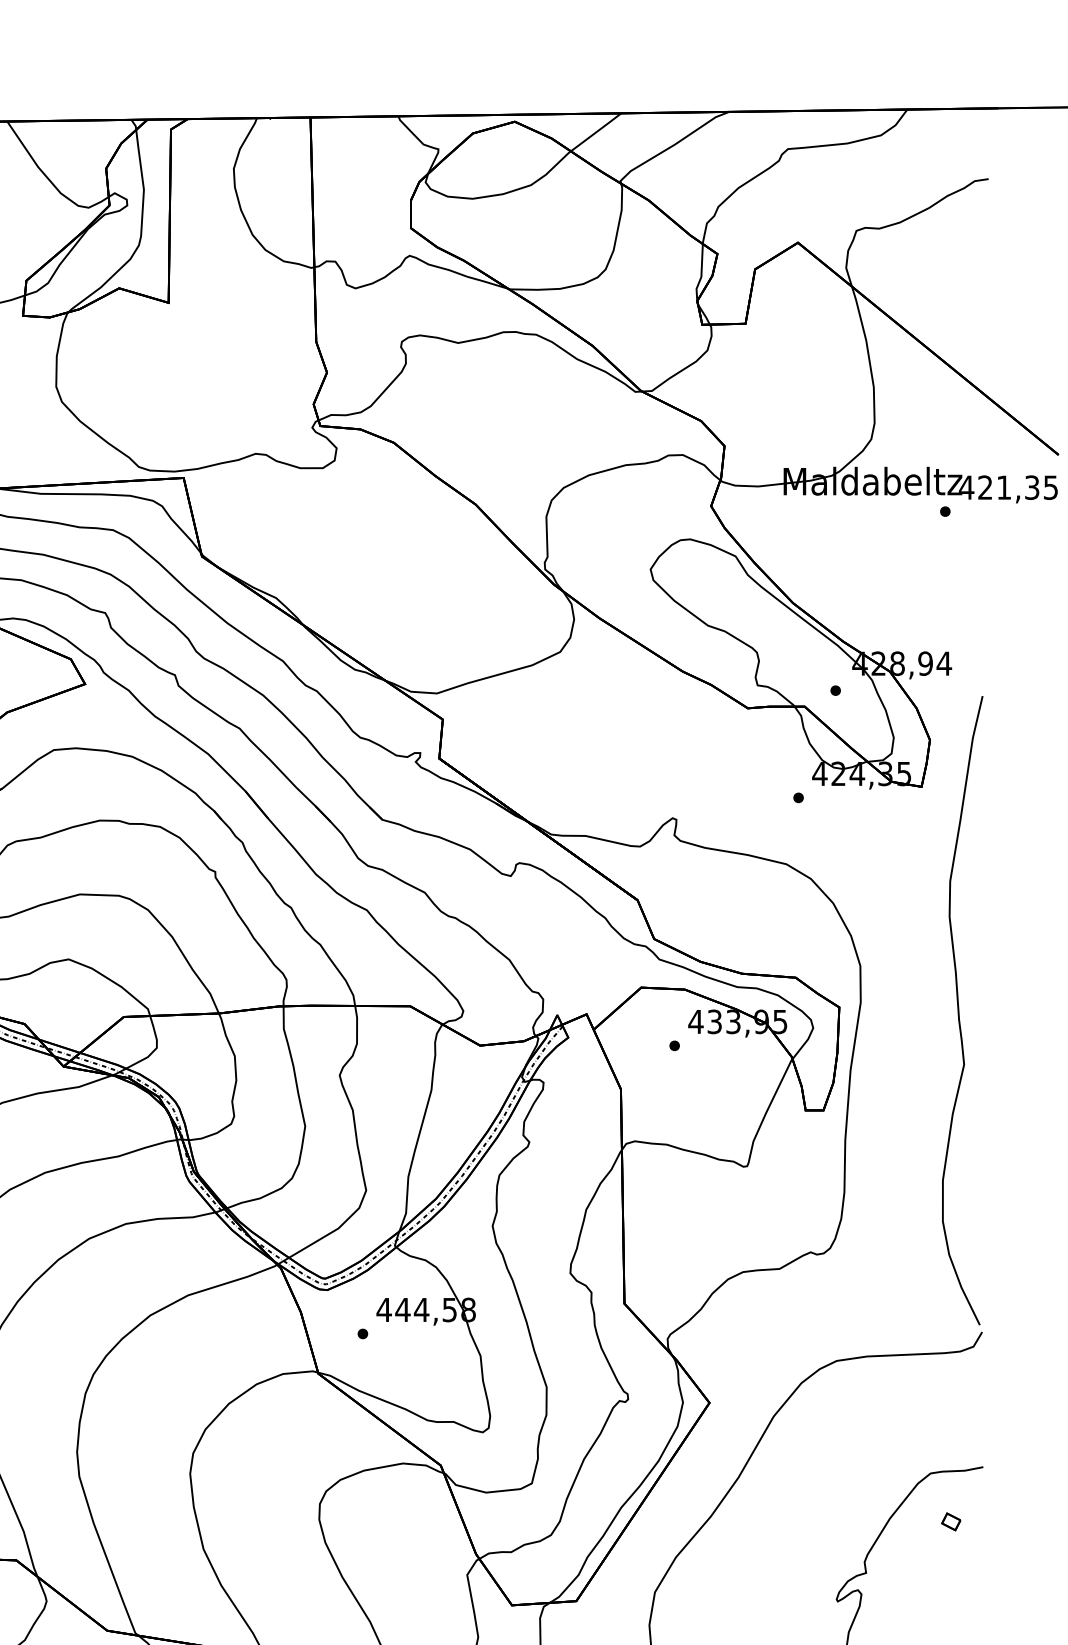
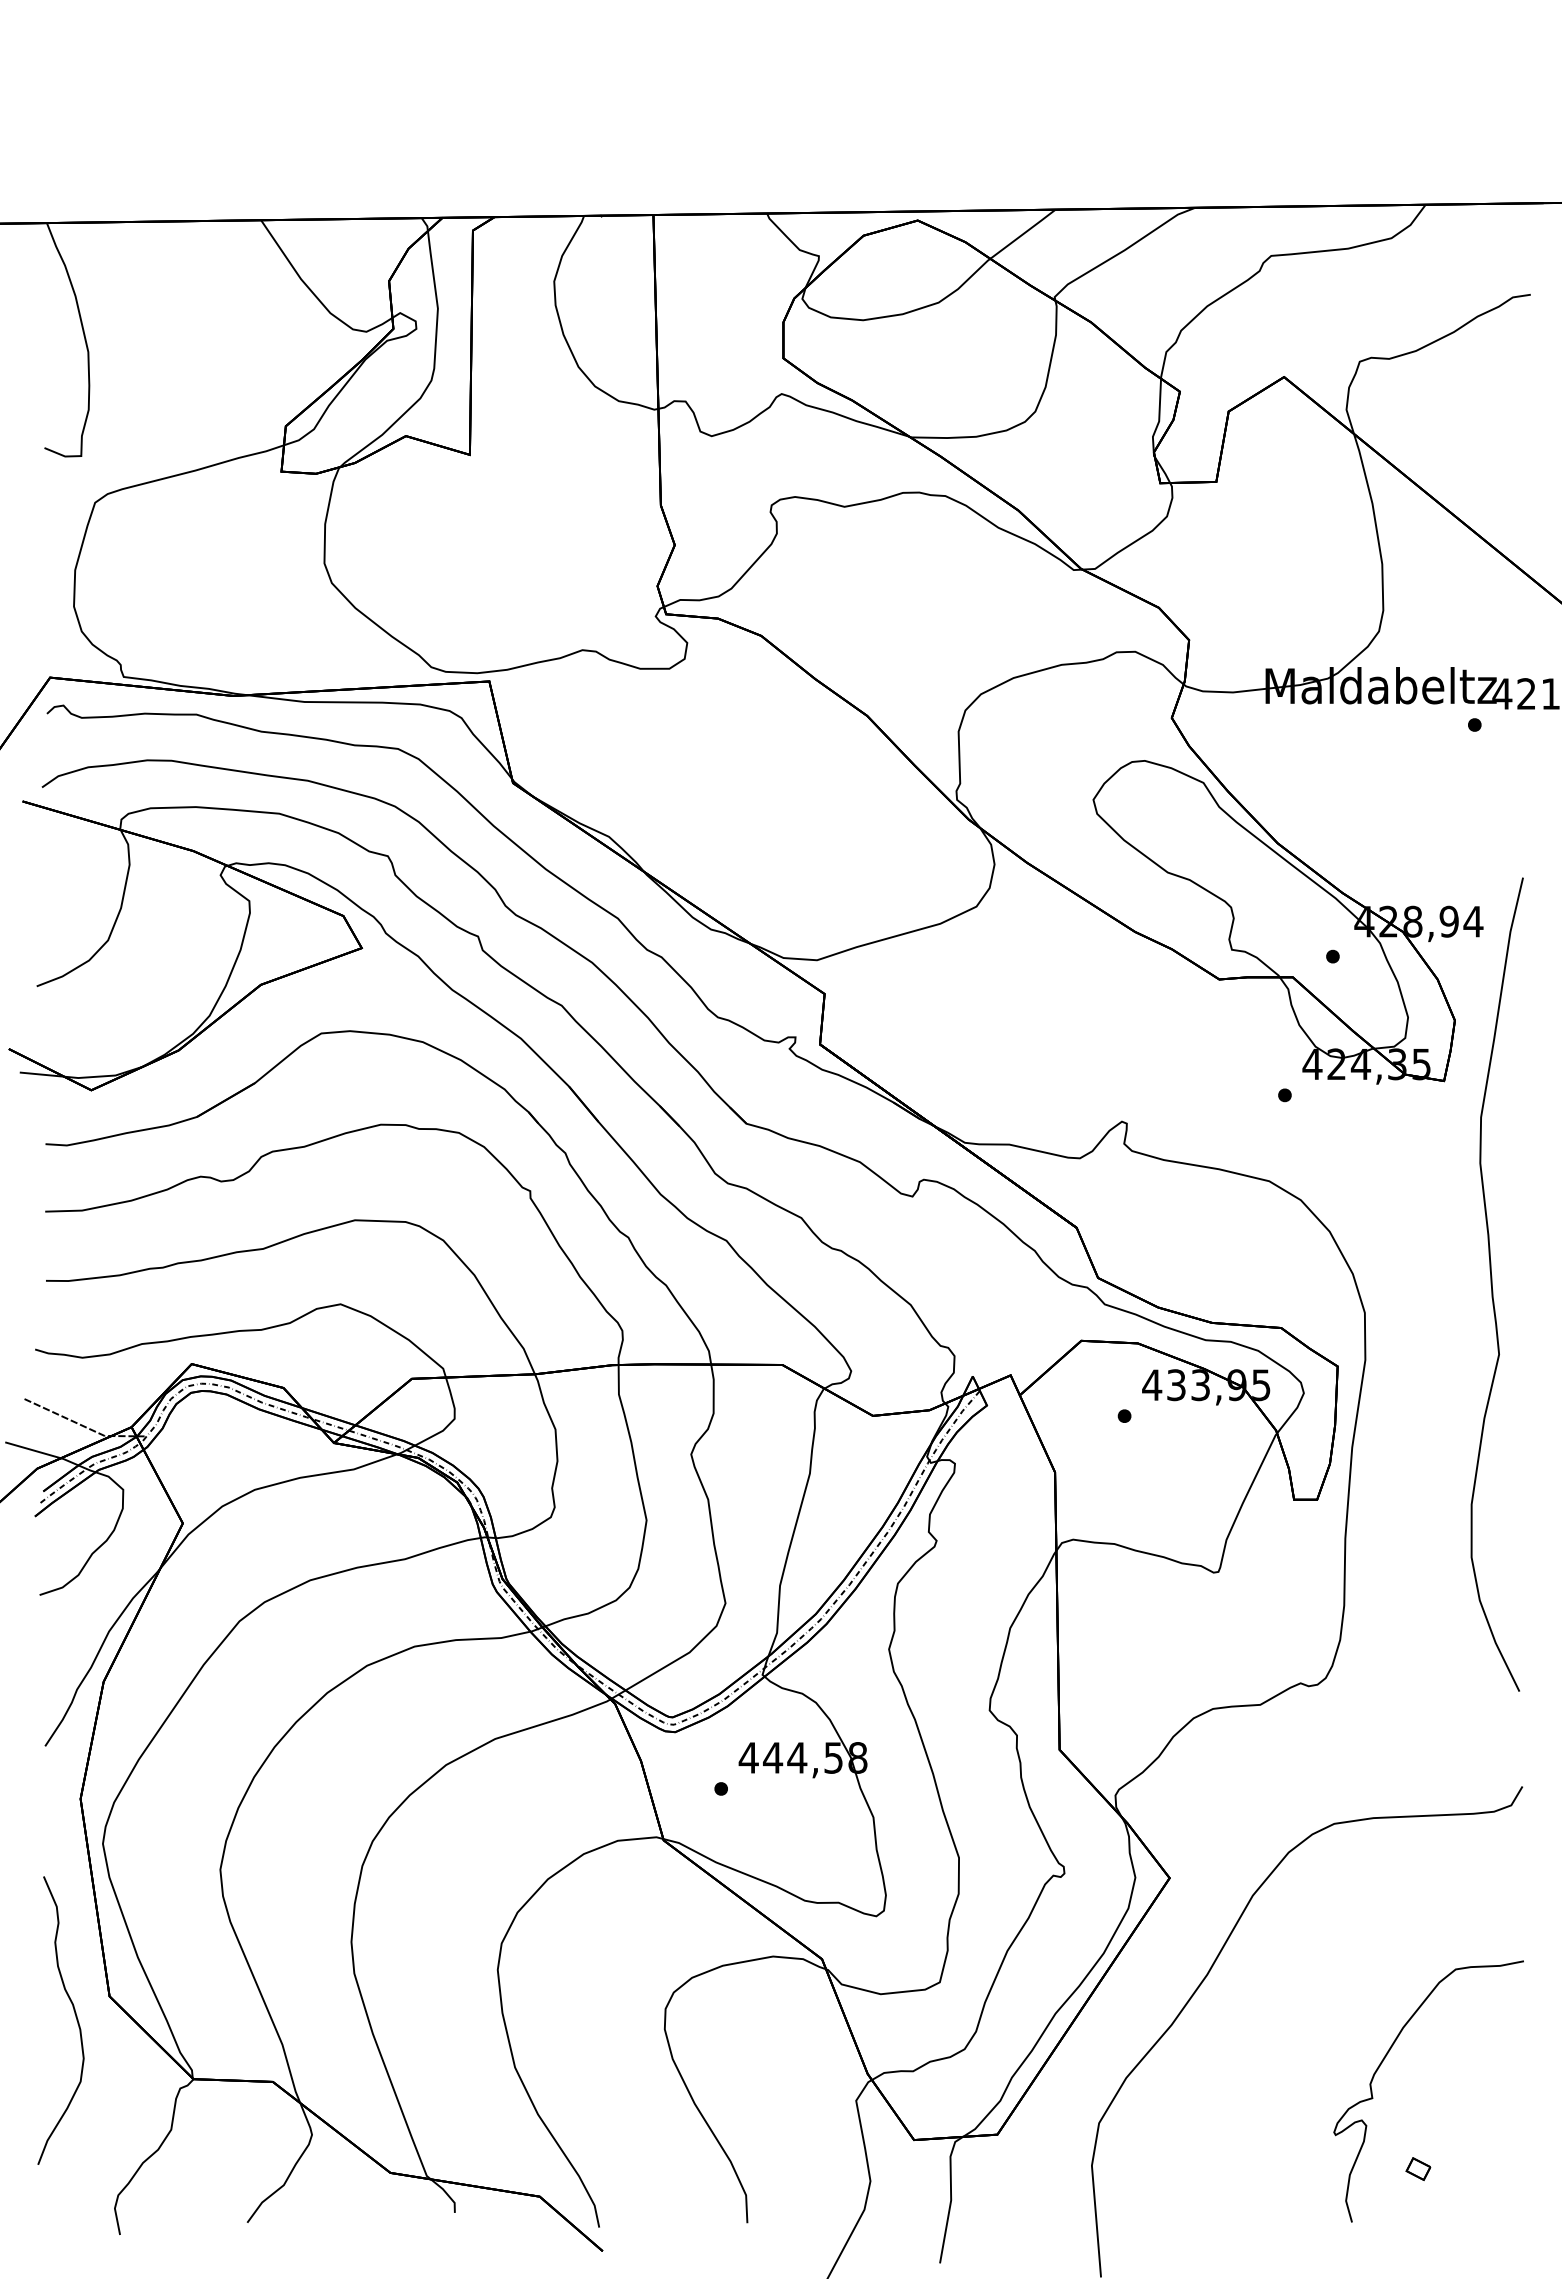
curve: (959, 1010) -> (1492, 1284), moved
part: (951, 1521) -> (1418, 2168), moved

